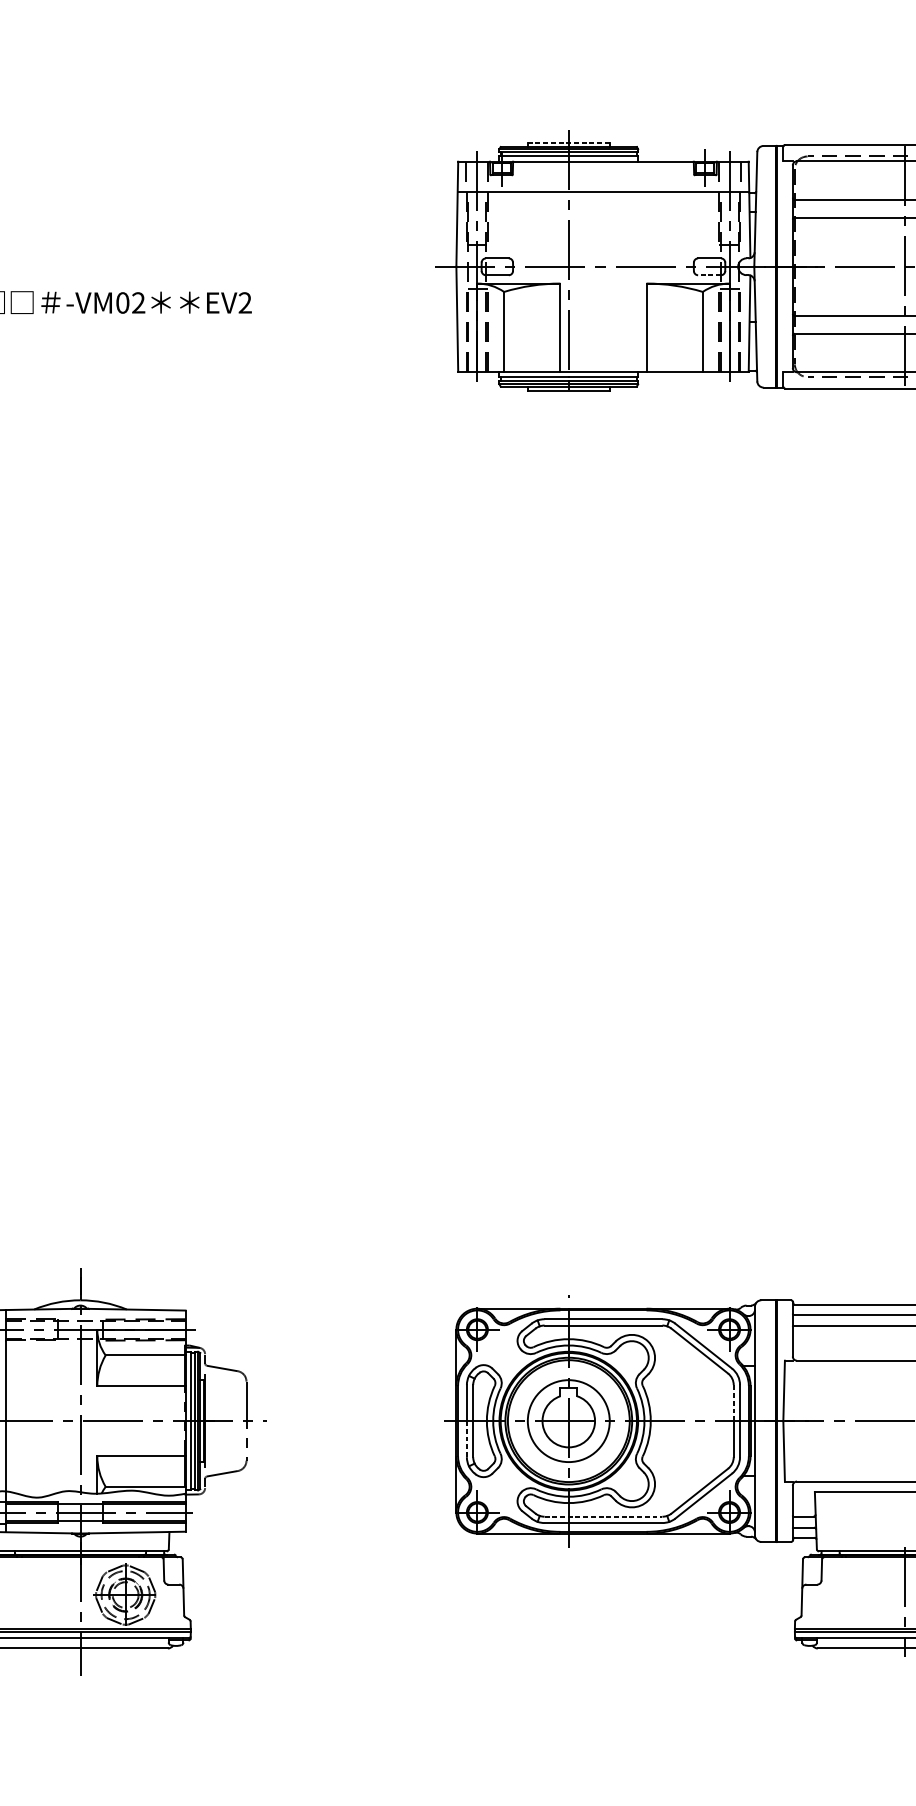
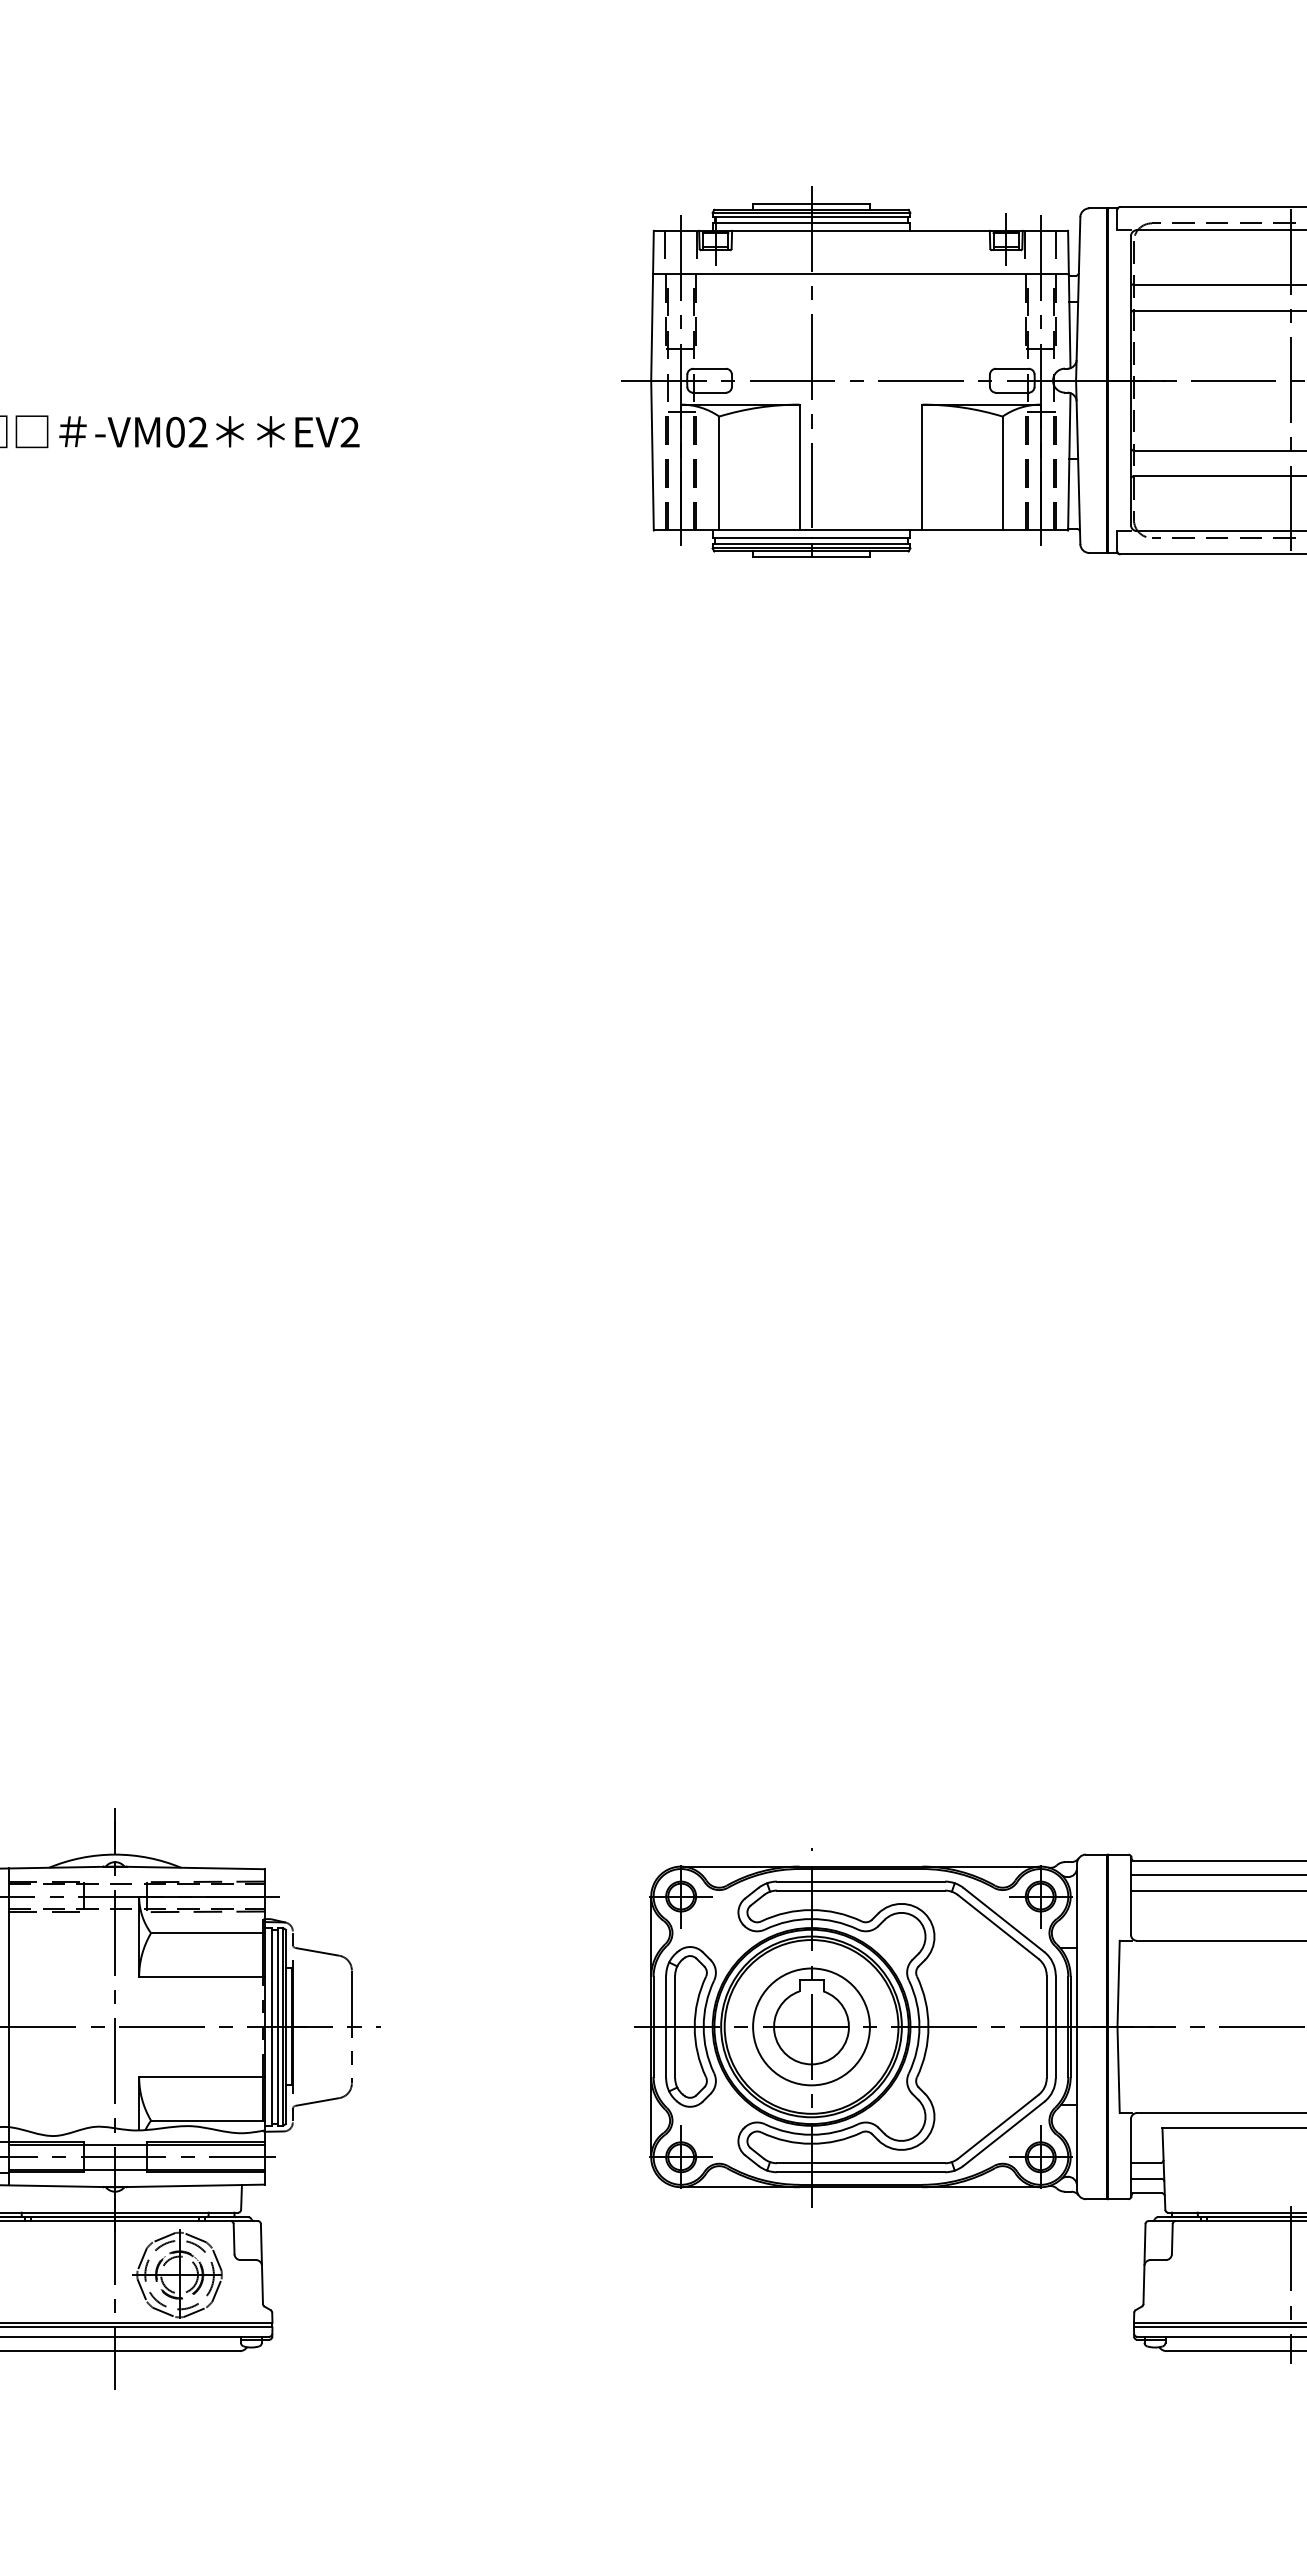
line: (568, 142) -> (811, 203), dashed -> solid
line: (709, 275) -> (1011, 392), dashed -> solid
line: (733, 1403) -> (1046, 2001), dashed -> solid
line: (467, 1439) -> (666, 2052), dashed -> solid
line: (603, 1516) -> (861, 2163), dashed -> solid

